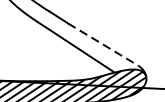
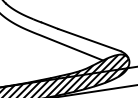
line: (103, 45) -> (89, 40), dashed -> solid

